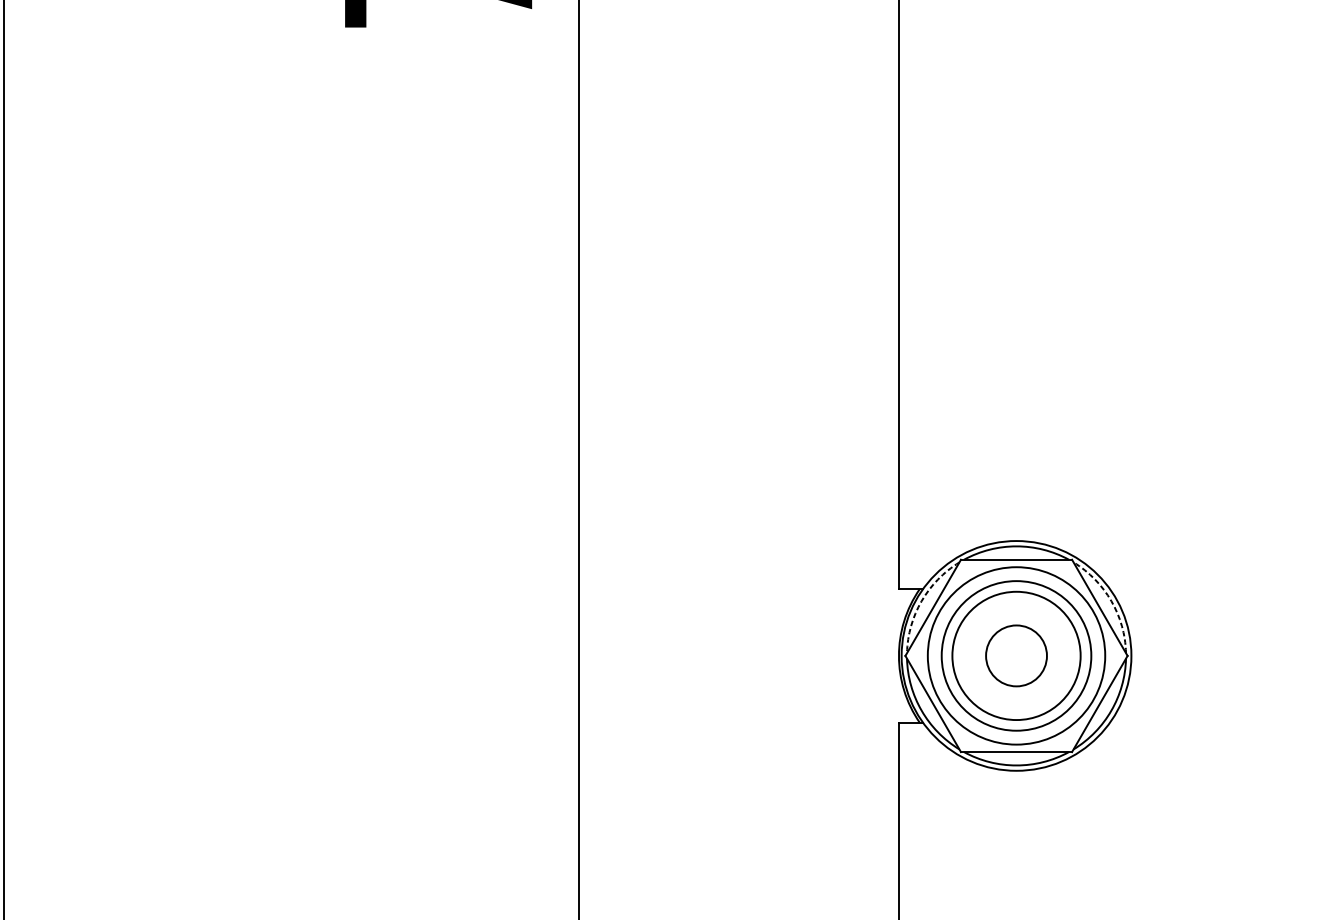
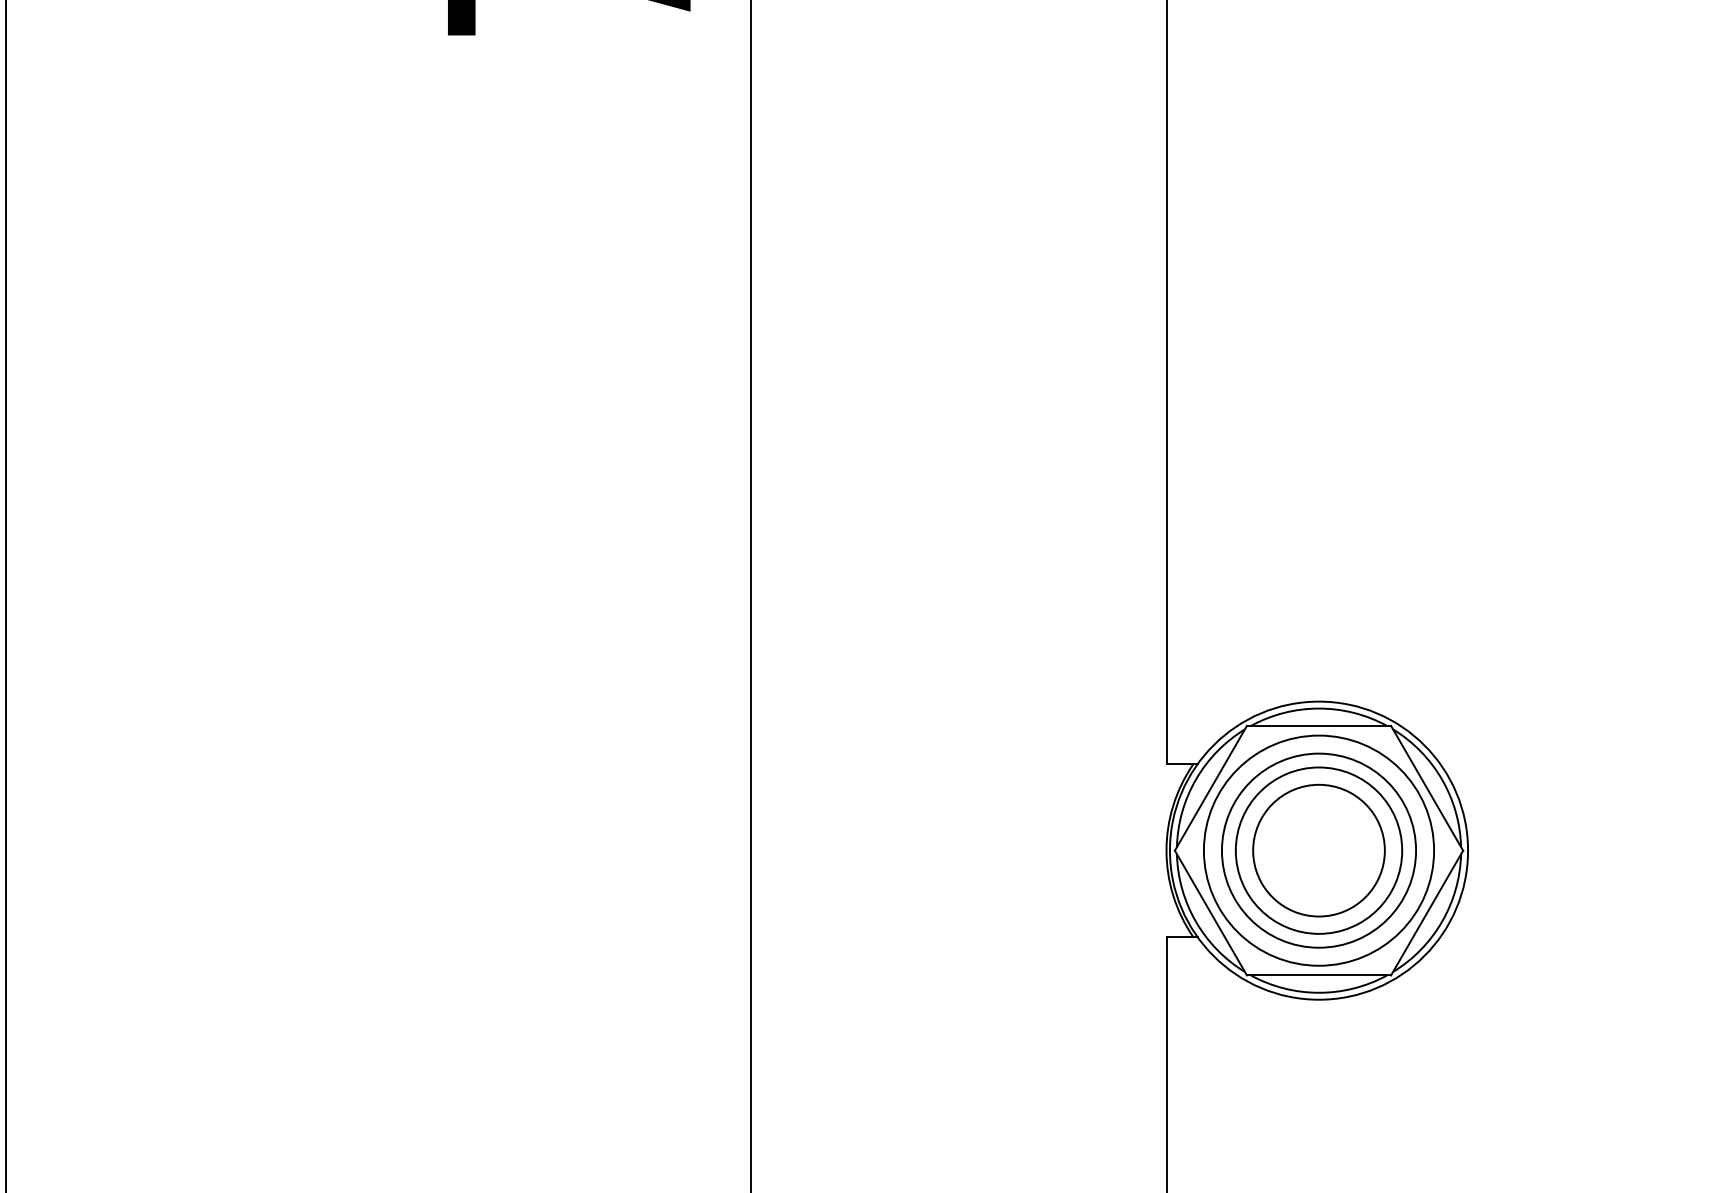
arc: (921, 601) -> (1195, 779), dashed -> solid
arc: (1111, 601) -> (1442, 779), dashed -> solid
circle: (1016, 655) -> (1318, 850), size x1.67

